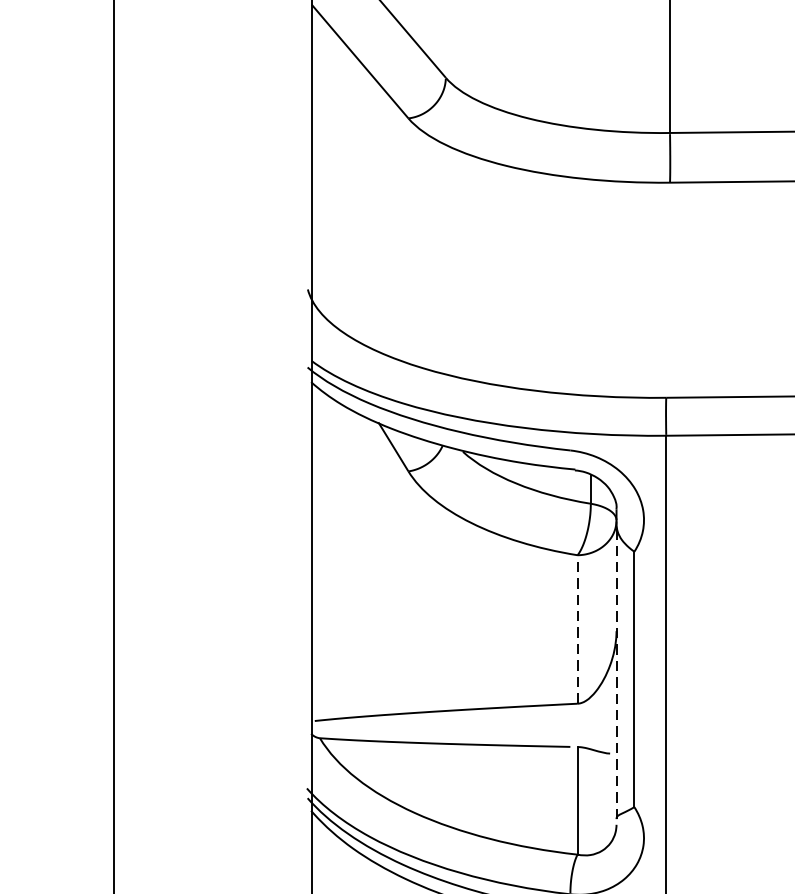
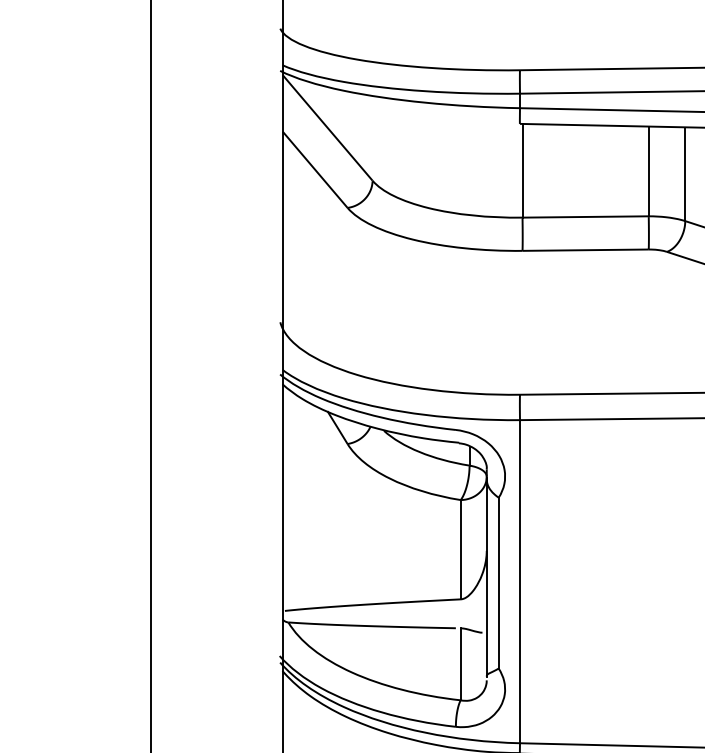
line: (577, 629) -> (460, 549), dashed -> solid
line: (616, 669) -> (486, 576), dashed -> solid

